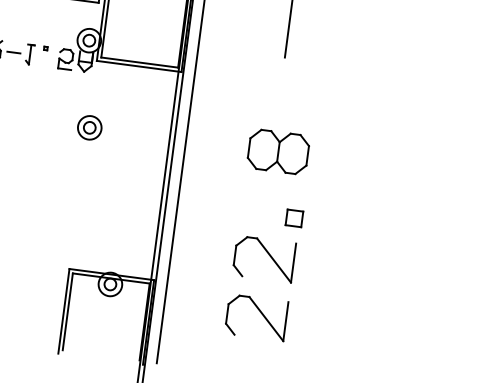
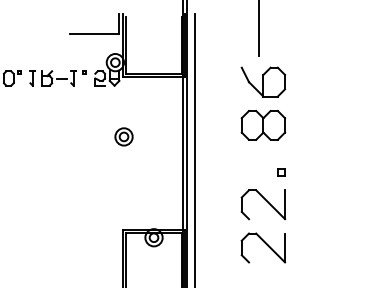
part: (286, 92) -> (263, 81), added
part: (89, 127) -> (123, 136), moved
part: (294, 218) -> (281, 172), size x0.62

